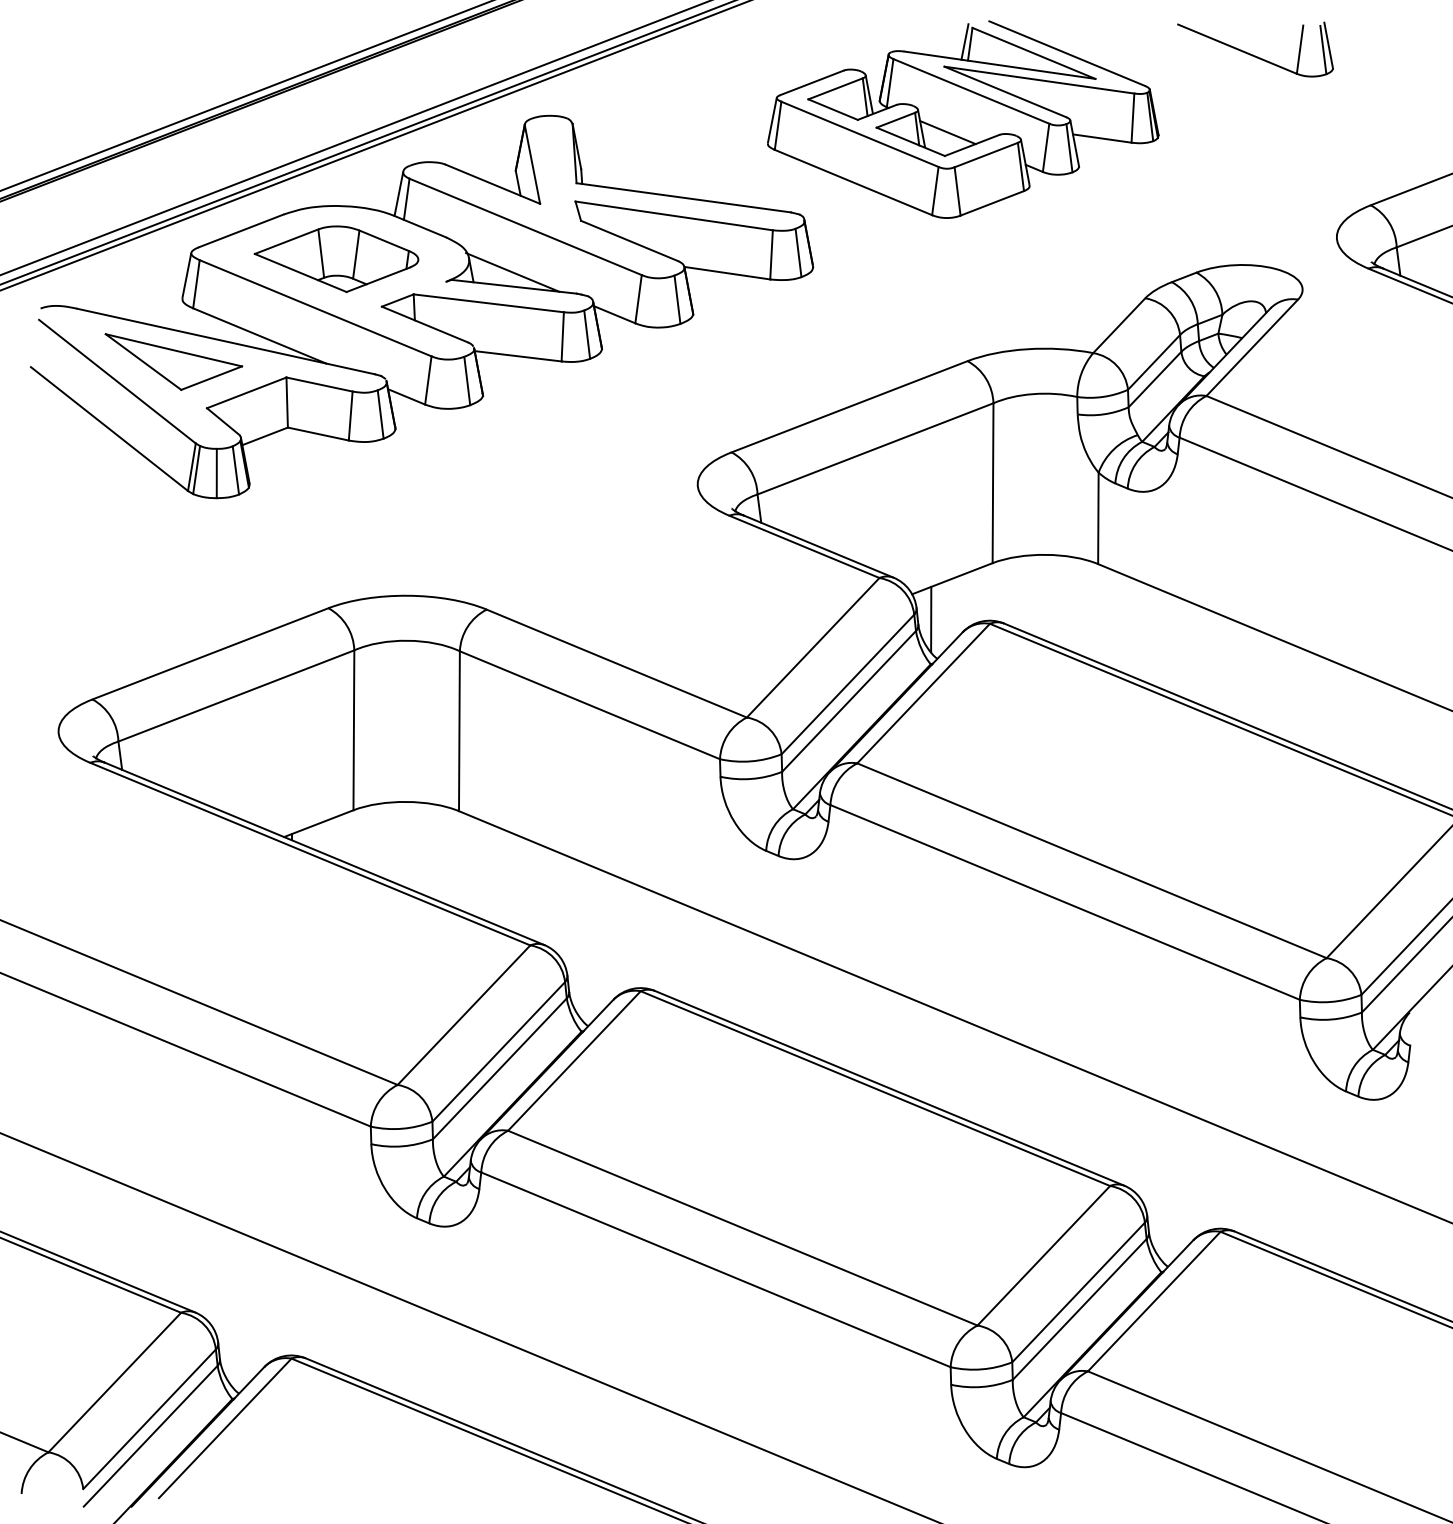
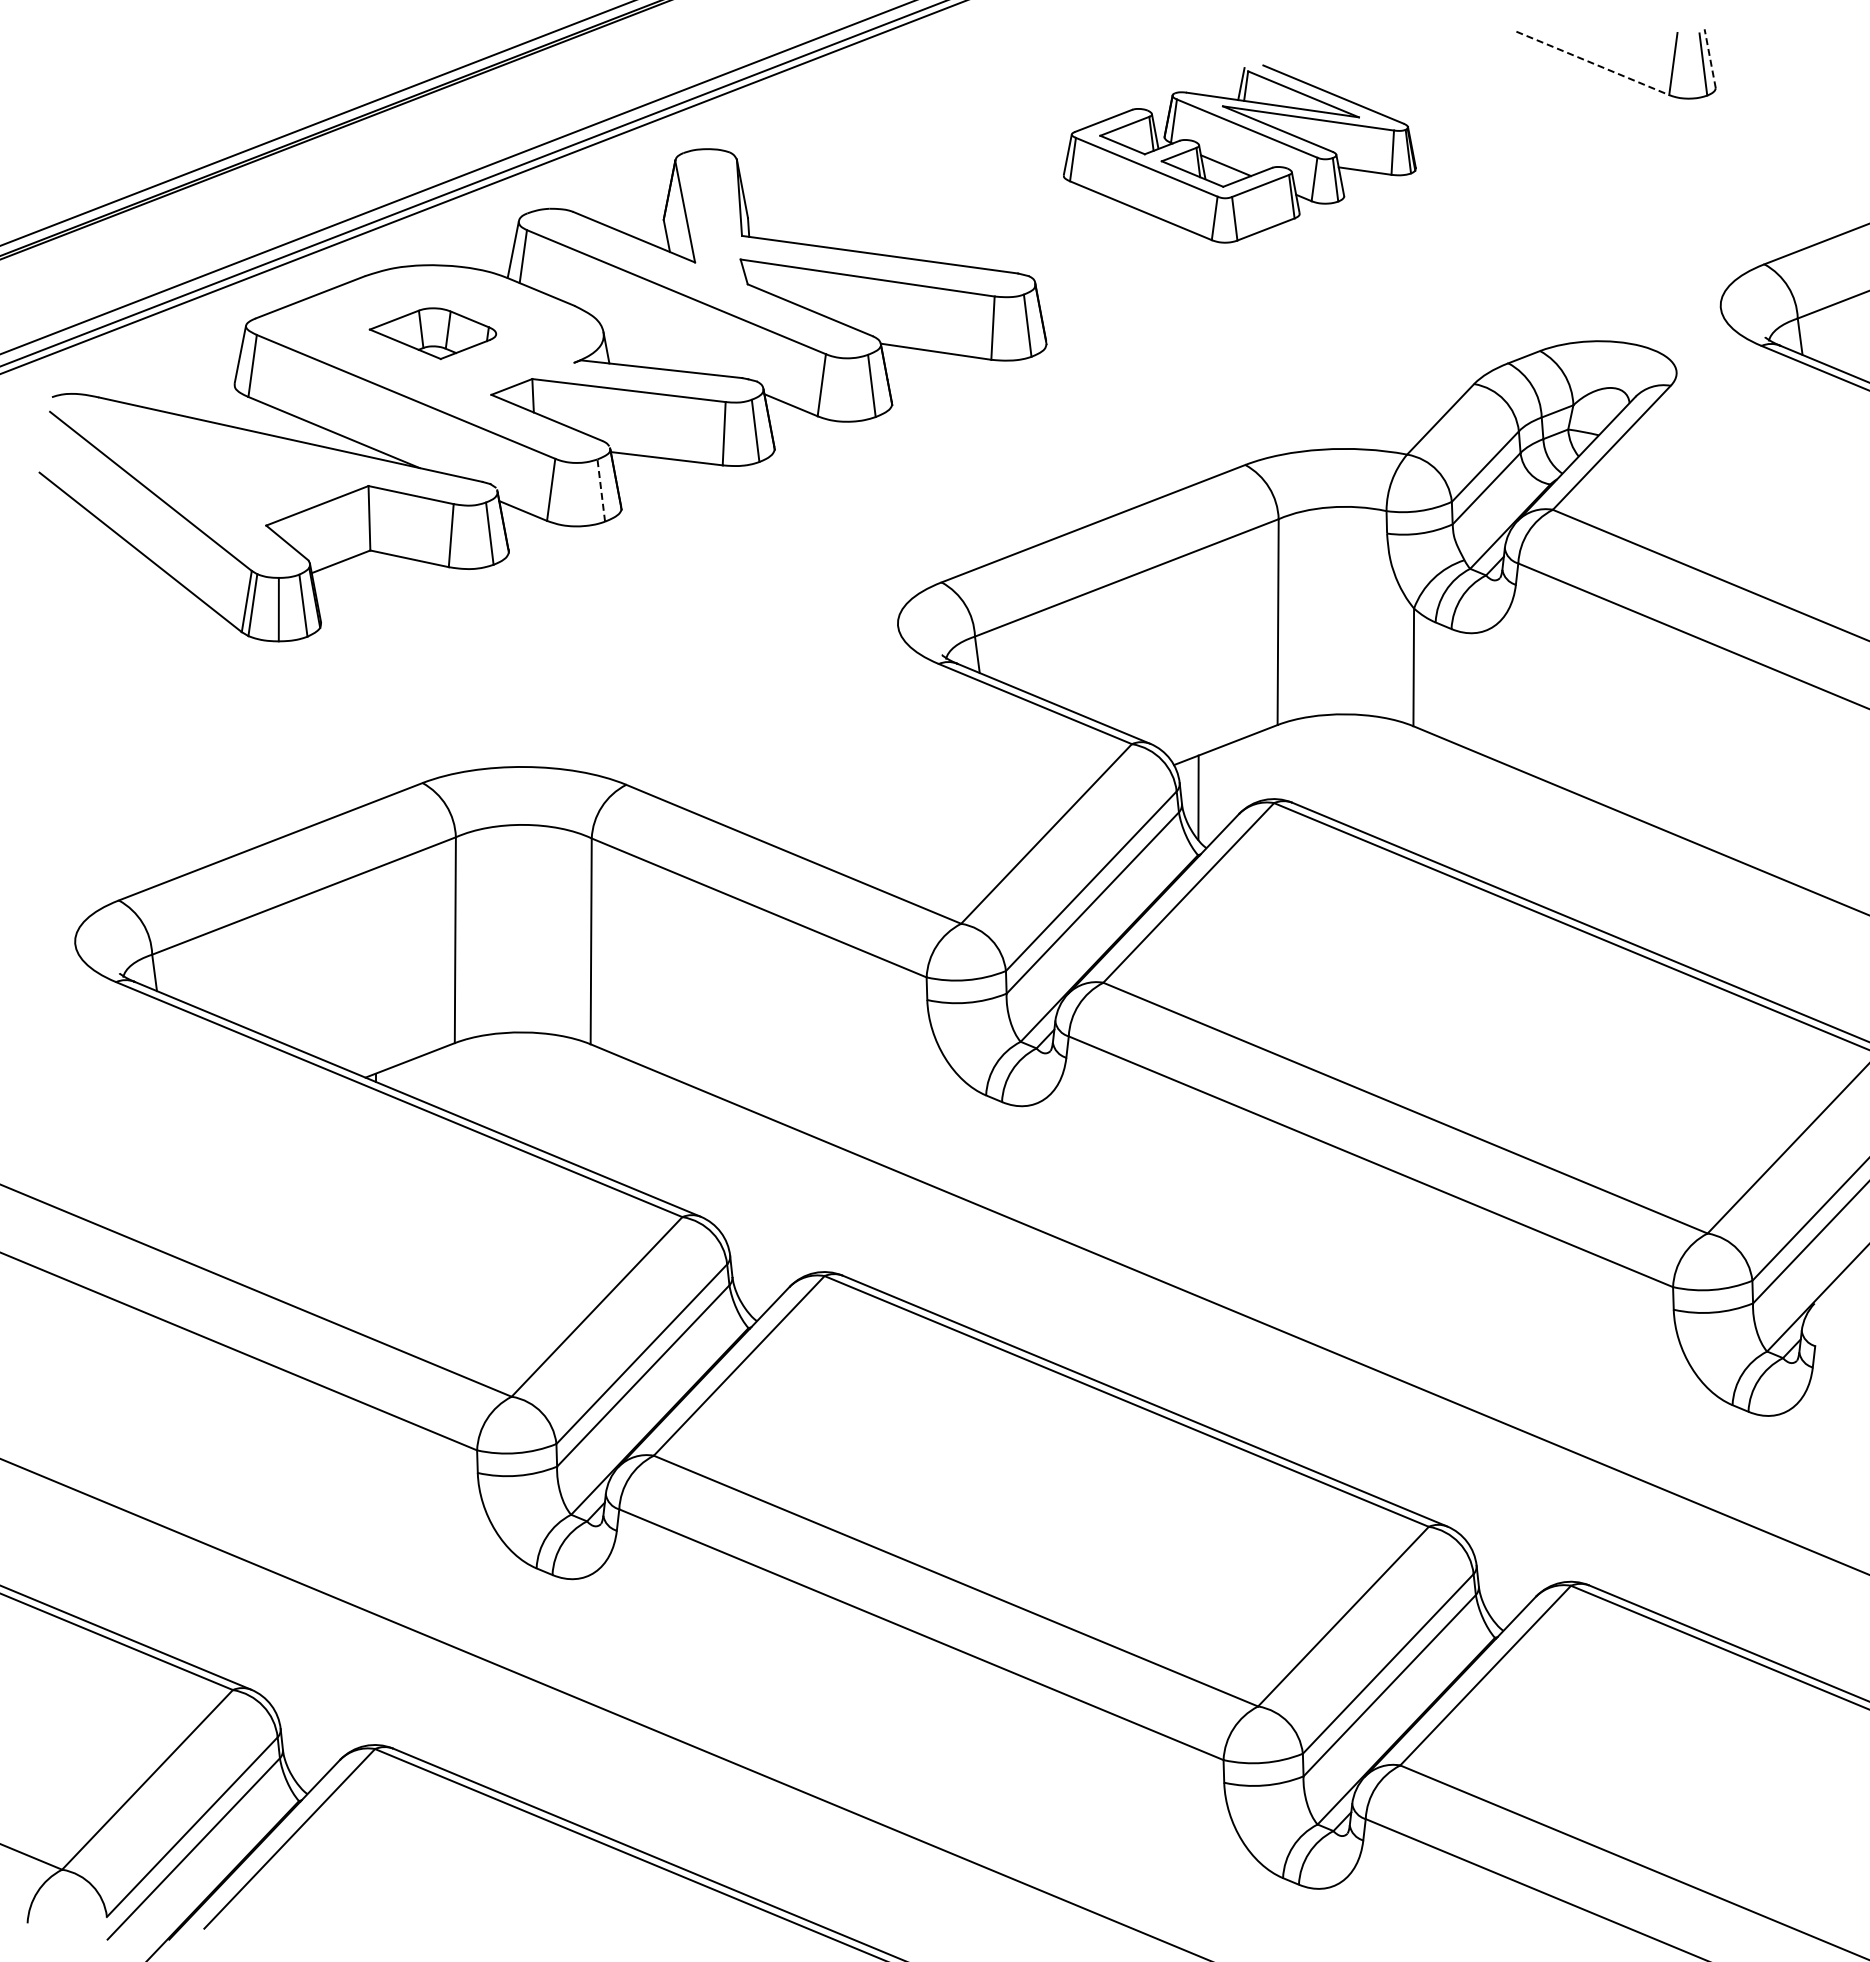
line: (1328, 45) -> (1710, 58), solid -> dashed
line: (1237, 49) -> (1592, 63), solid -> dashed
part: (963, 119) -> (1239, 153), size x0.7
part: (336, 259) -> (432, 333), size x0.6
line: (512, 272) -> (659, 350), removed
part: (173, 362) -> (223, 466), removed
line: (467, 380) -> (601, 490), solid -> dashed

